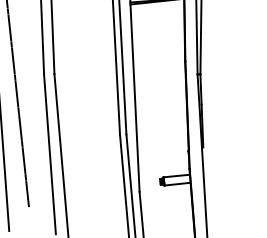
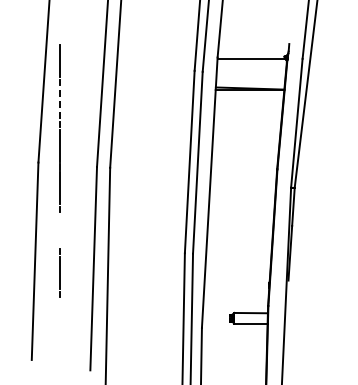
line: (10, 28) -> (60, 103), solid -> dashed
line: (20, 127) -> (60, 230), removed
line: (27, 193) -> (60, 315), removed

